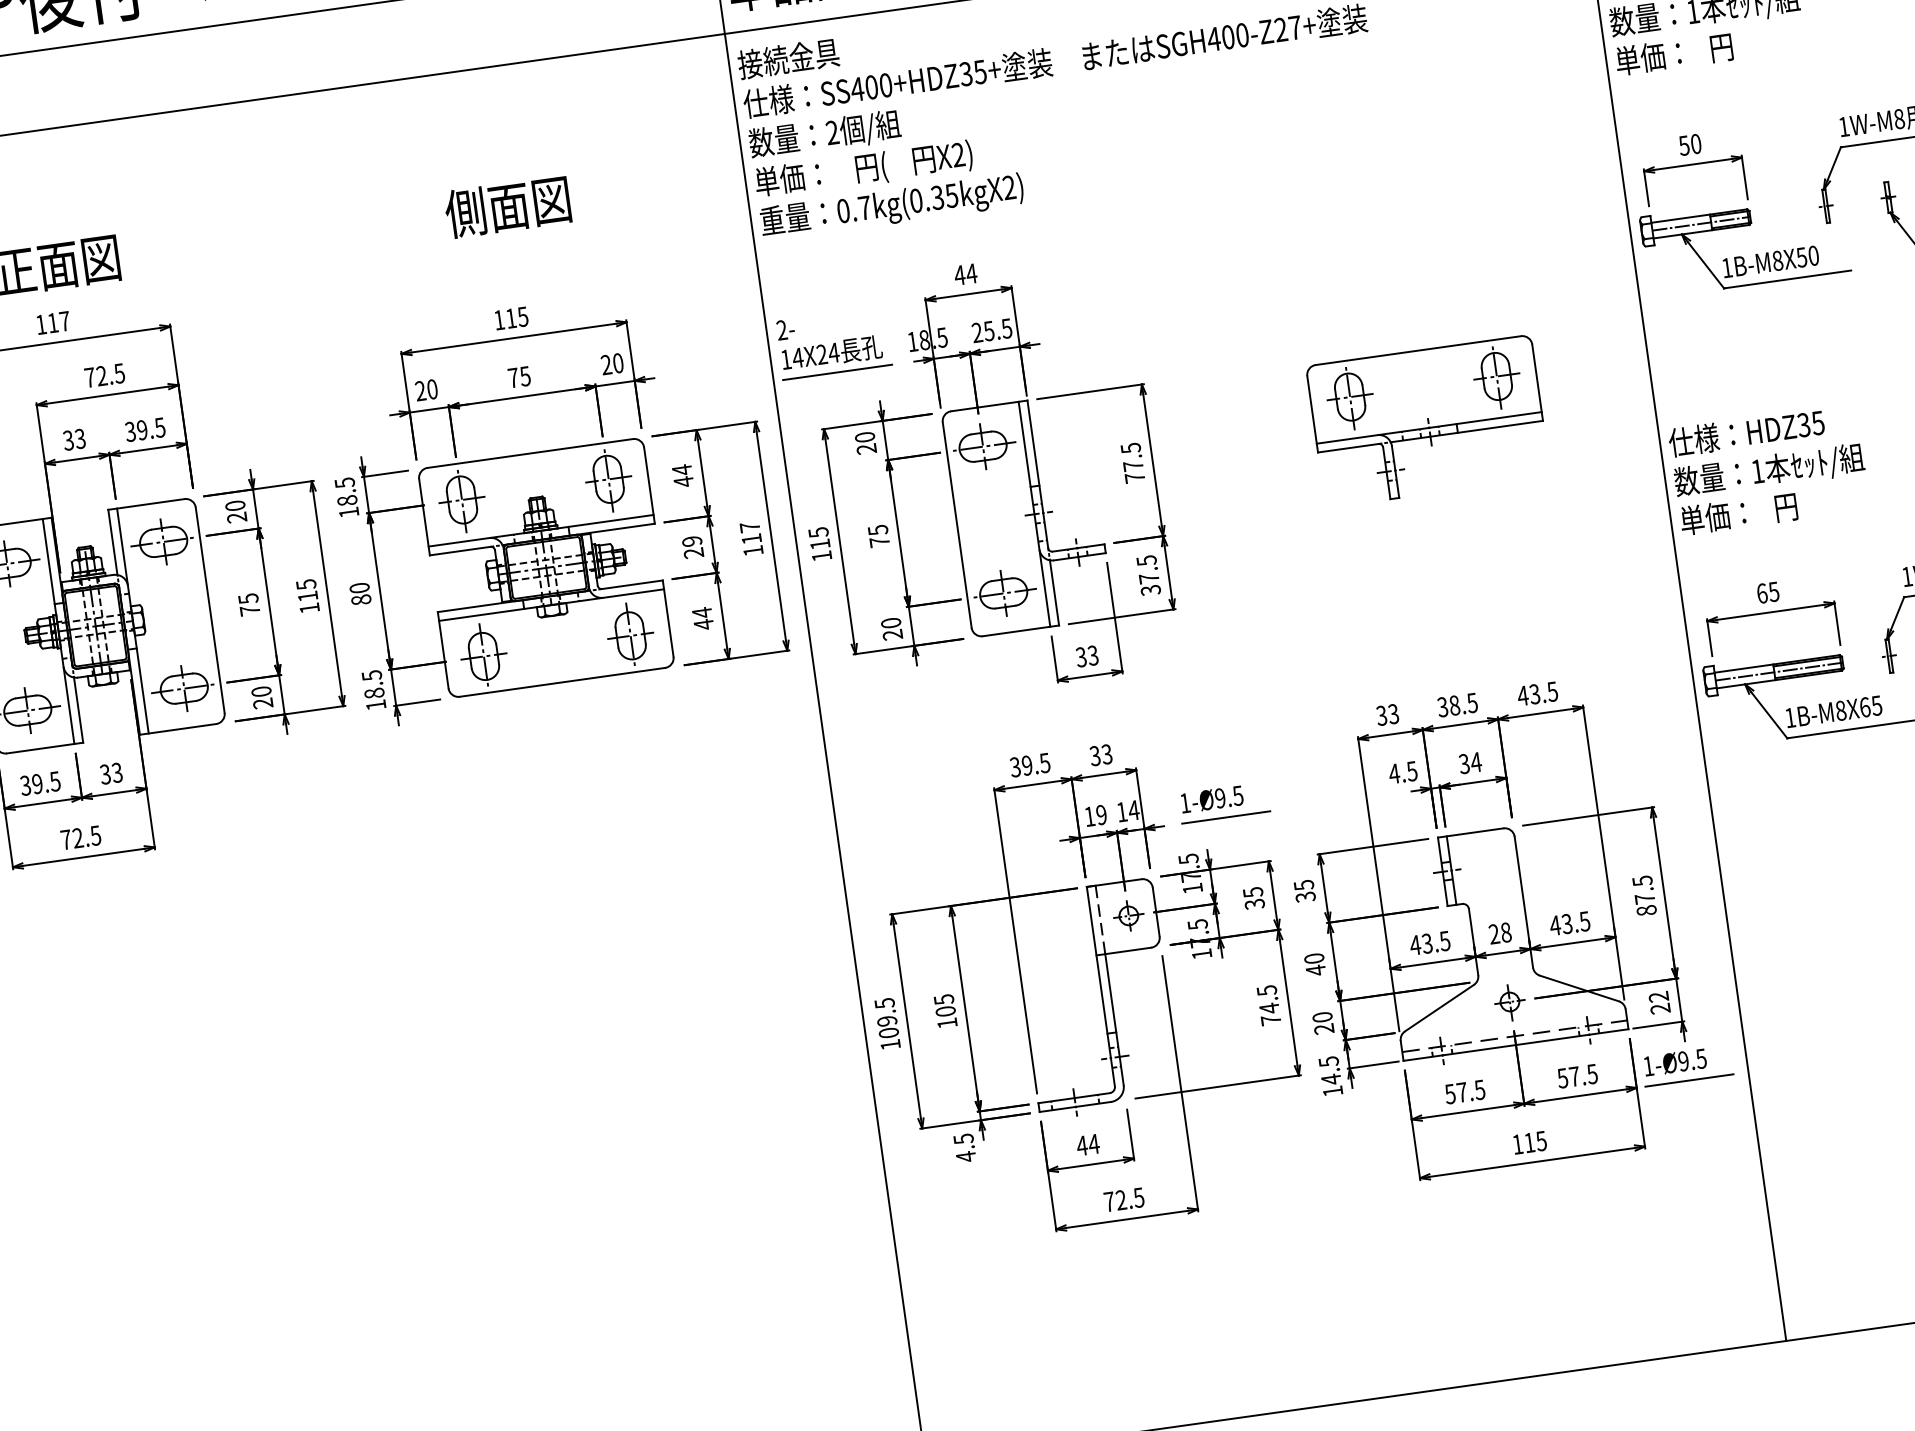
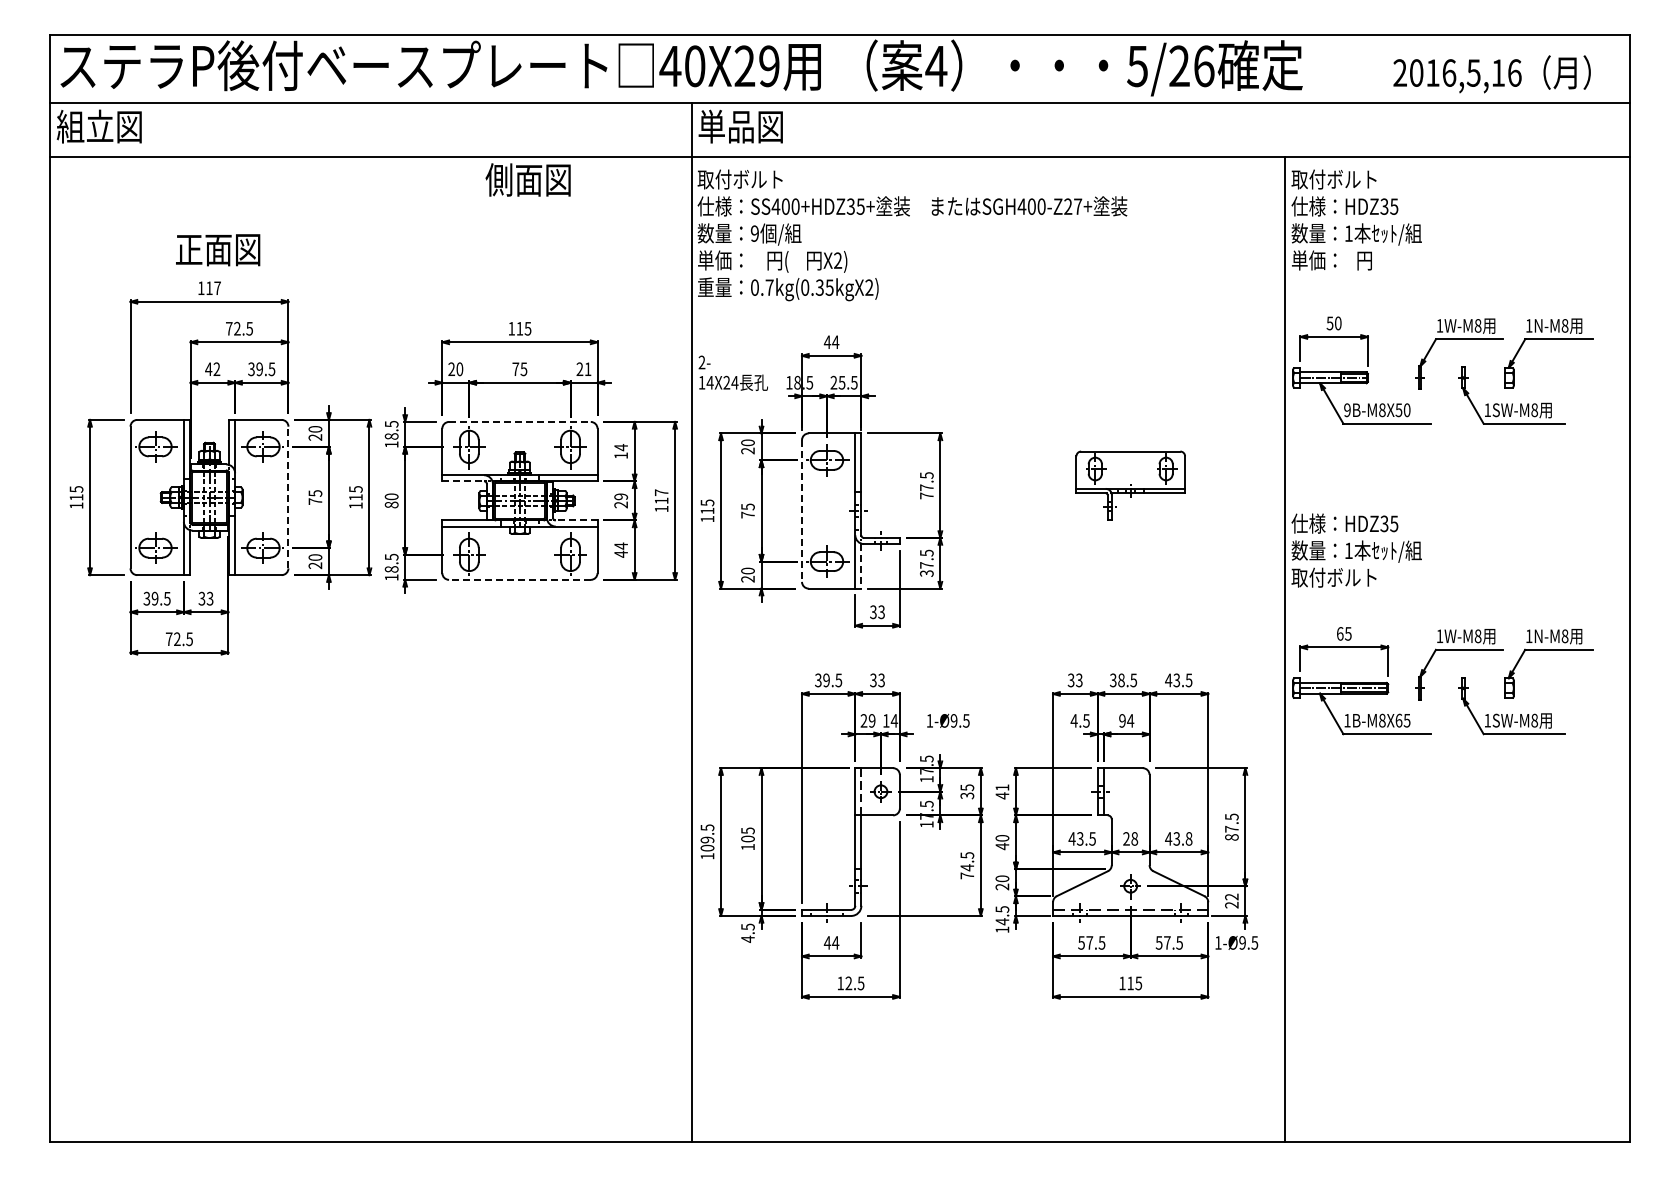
text: (799, 57) -> (739, 179), 接続金具 -> 取付ボルト
text: (831, 132) -> (754, 233), 2 -> 9
text: (506, 206) -> (527, 179), moved
text: (1727, 268) -> (1347, 410), 1B-M8X50 -> 9B-M8X50
text: (617, 363) -> (587, 369), 20 -> 21
line: (837, 372) -> (735, 396), removed
part: (1428, 421) -> (1130, 485), size x0.7
text: (74, 440) -> (212, 369), 33 -> 42
line: (529, 452) -> (519, 421), solid -> dashed
text: (682, 481) -> (620, 455), 44 -> 14
text: (1741, 513) -> (1333, 577), 単価：   円 -> 取付ボルト
line: (958, 525) -> (802, 511), solid -> dashed
line: (460, 551) -> (463, 481), solid -> dashed
line: (632, 584) -> (576, 520), solid -> dashed
line: (1054, 593) -> (861, 566), solid -> dashed
line: (210, 610) -> (288, 497), solid -> dashed
line: (561, 681) -> (519, 579), solid -> dashed
text: (1464, 763) -> (1122, 720), 34 -> 94
text: (1088, 816) -> (863, 720), 19 -> 29
line: (1225, 817) -> (955, 734), removed
text: (1304, 890) -> (1002, 791), 35 -> 41
text: (1584, 921) -> (1188, 838), 43.5 -> 43.8
line: (1689, 1080) -> (1244, 956), removed
text: (1109, 1202) -> (840, 983), 72.5 -> 12.5

